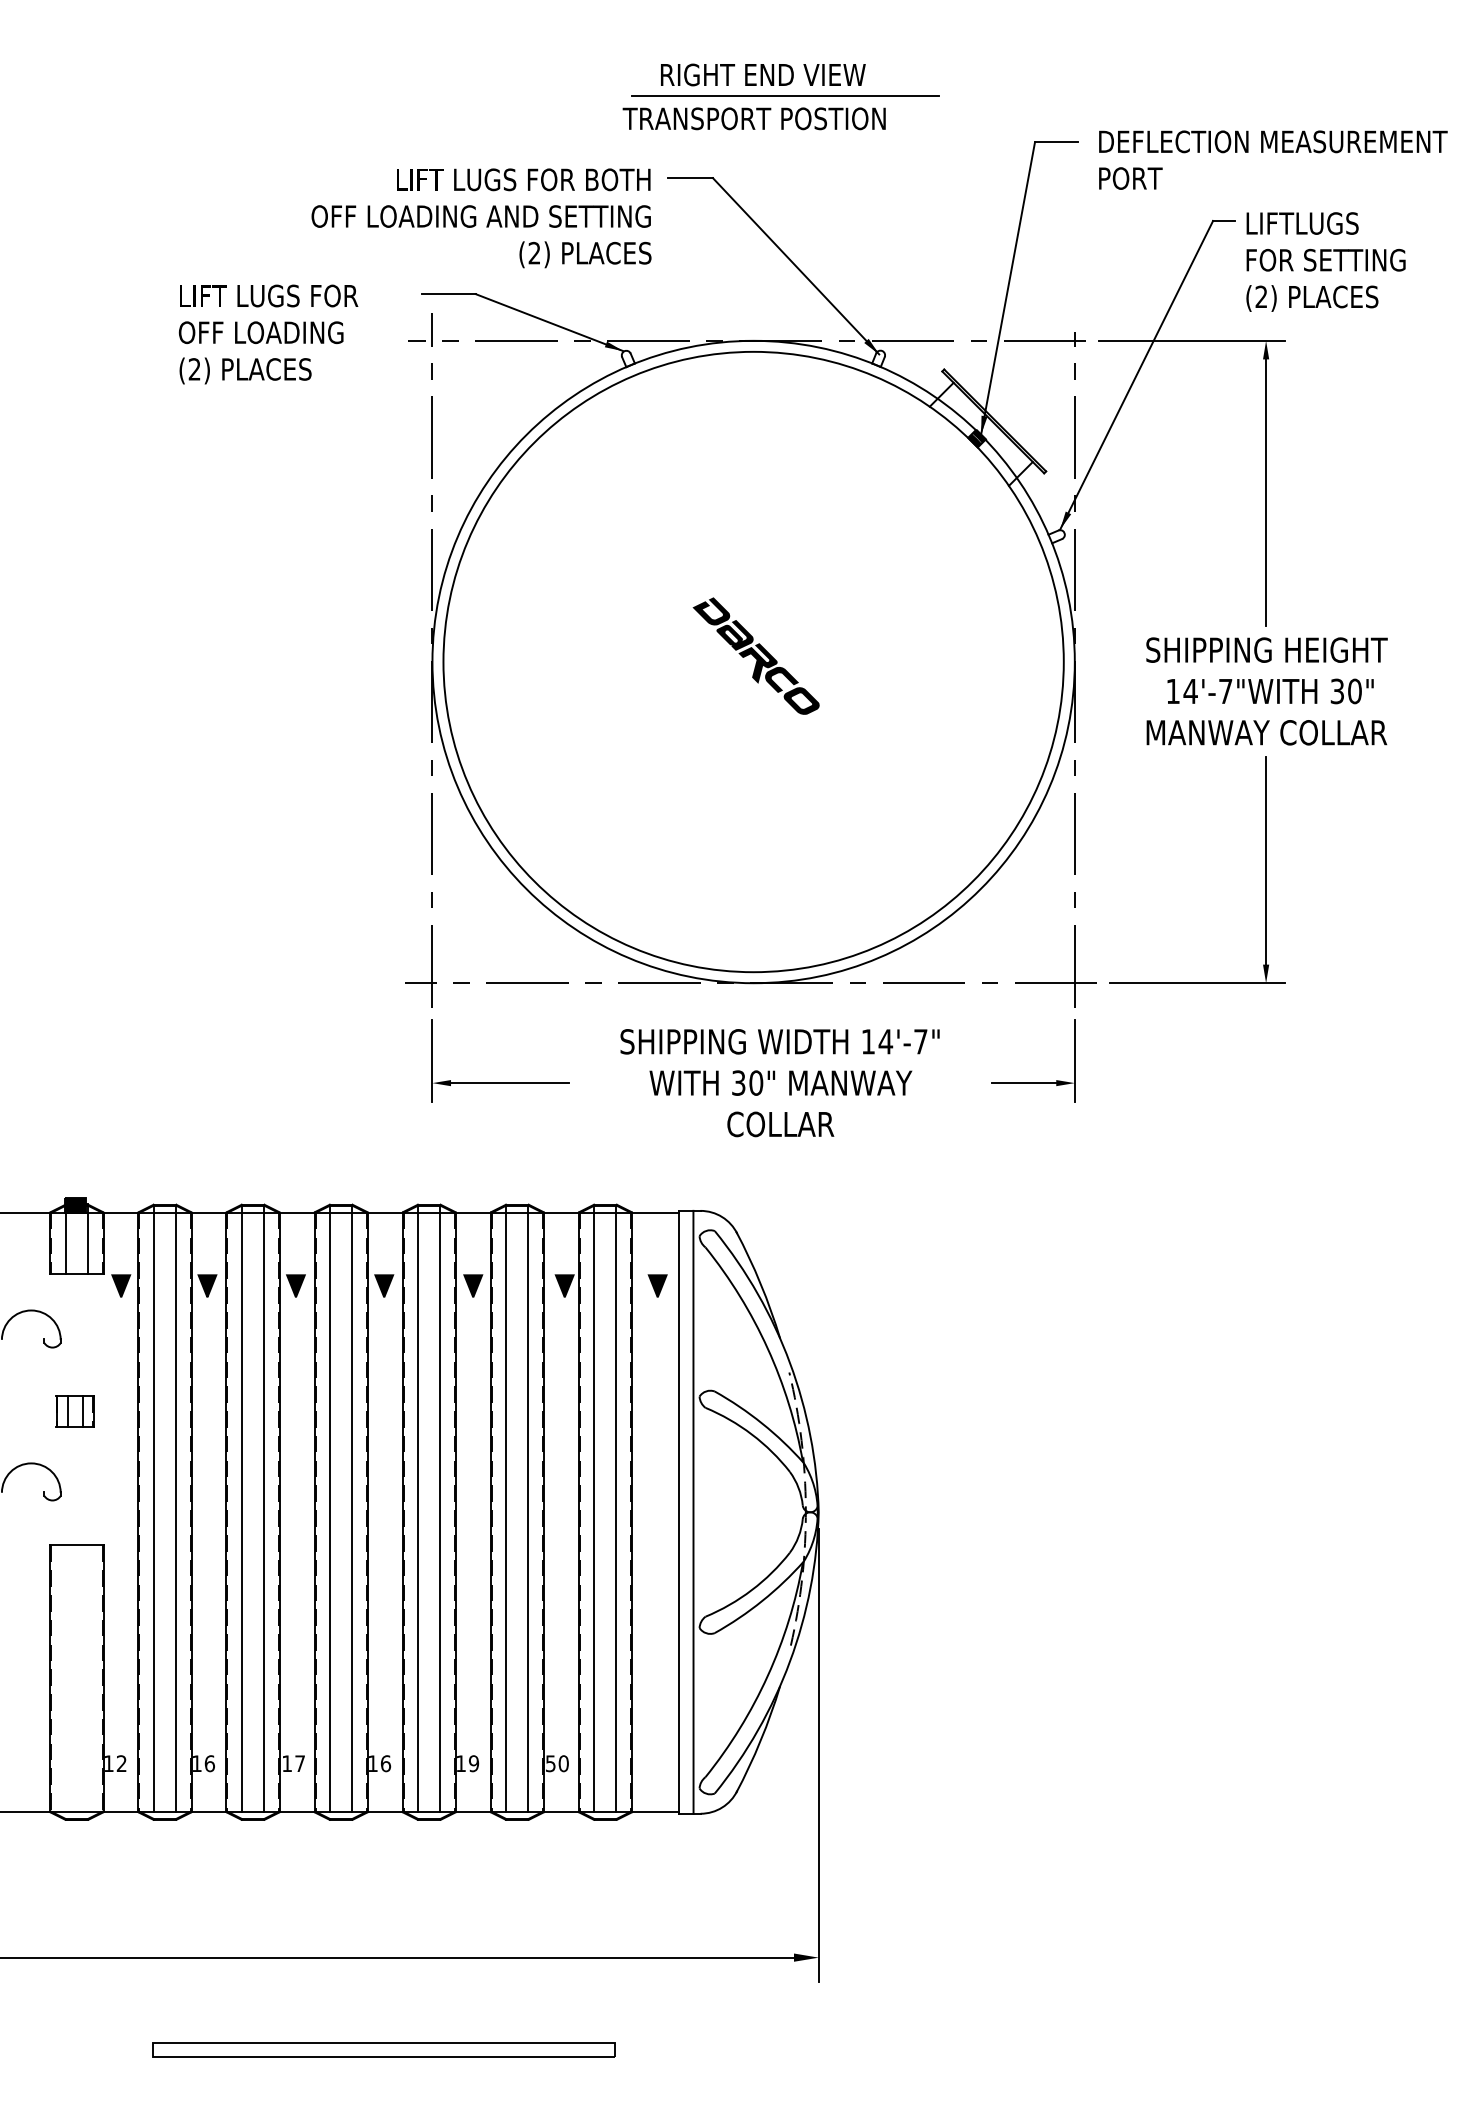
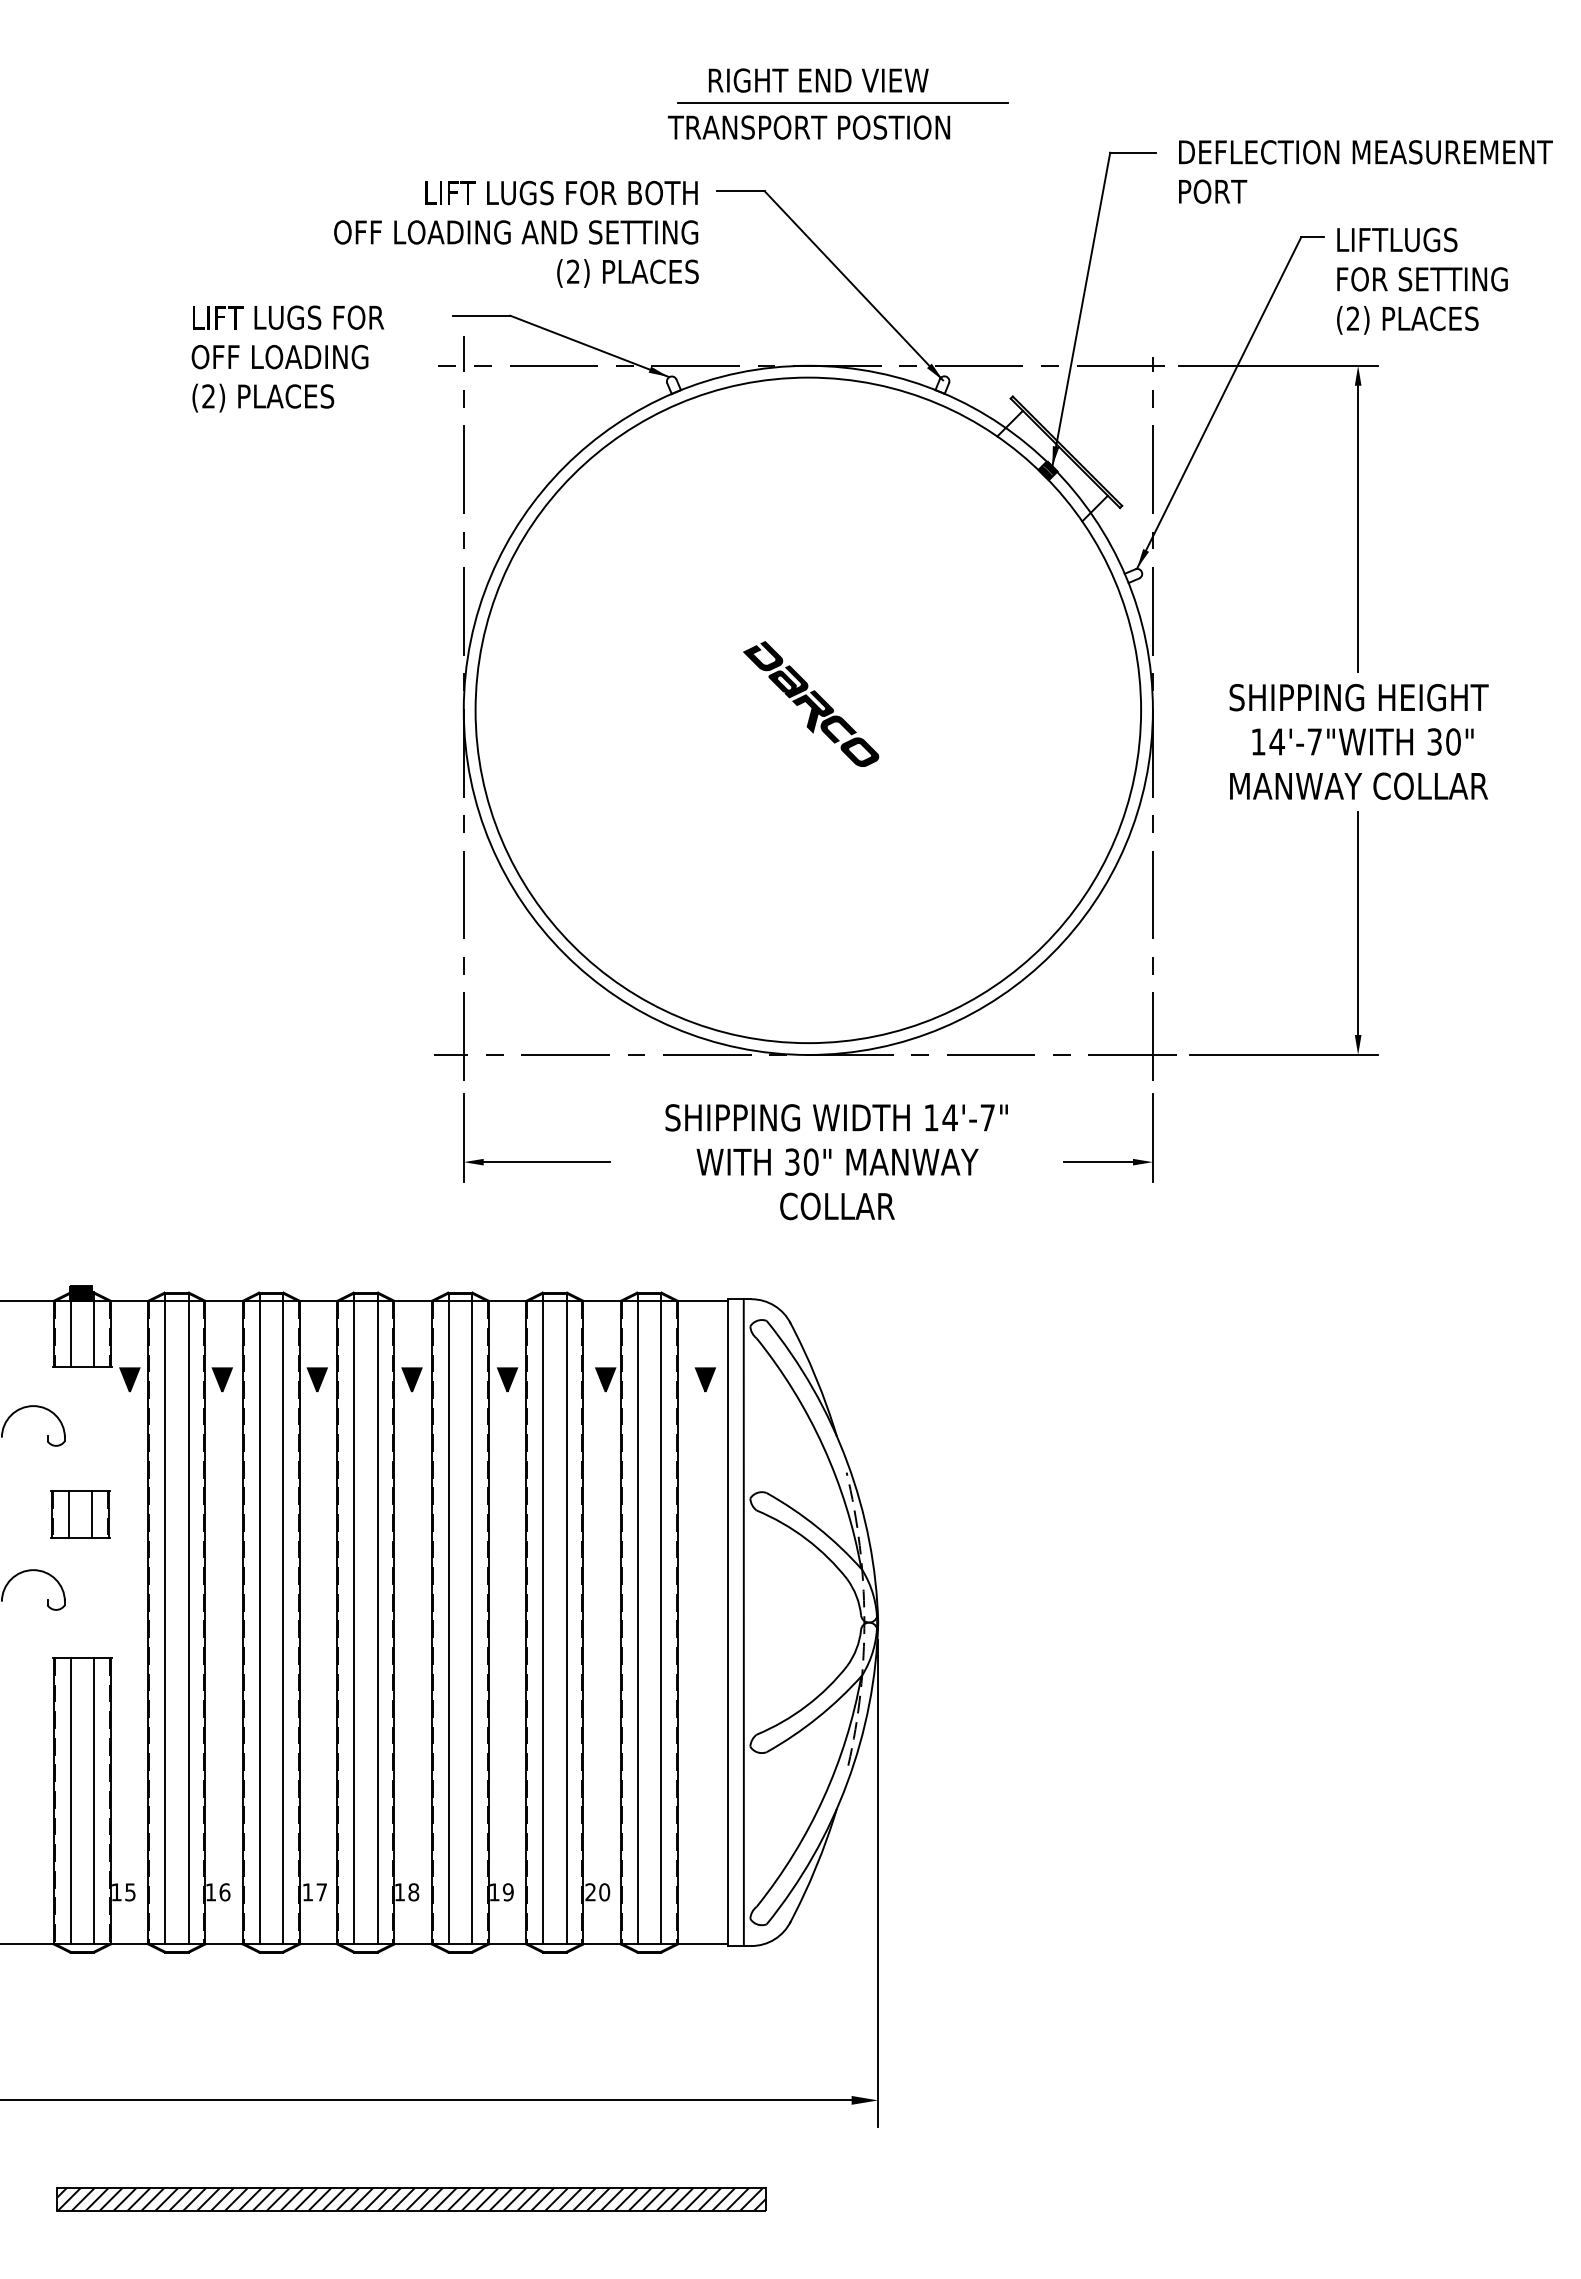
part: (75, 1411) -> (80, 1514), size x1.43
line: (65, 1678) -> (70, 1800), added
line: (88, 1678) -> (94, 1800), added
text: (121, 1763) -> (130, 1892), 12 -> 15
text: (385, 1763) -> (413, 1892), 16 -> 18
text: (550, 1763) -> (590, 1892), 50 -> 20
part: (383, 2050) -> (411, 2199), size x1.43

